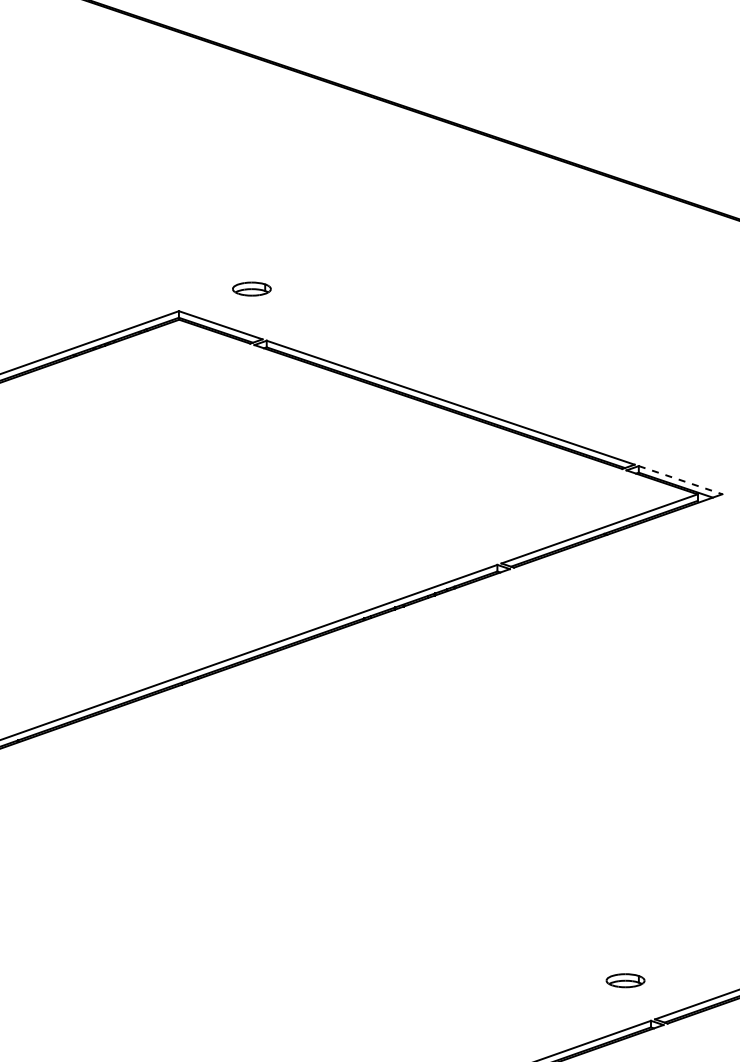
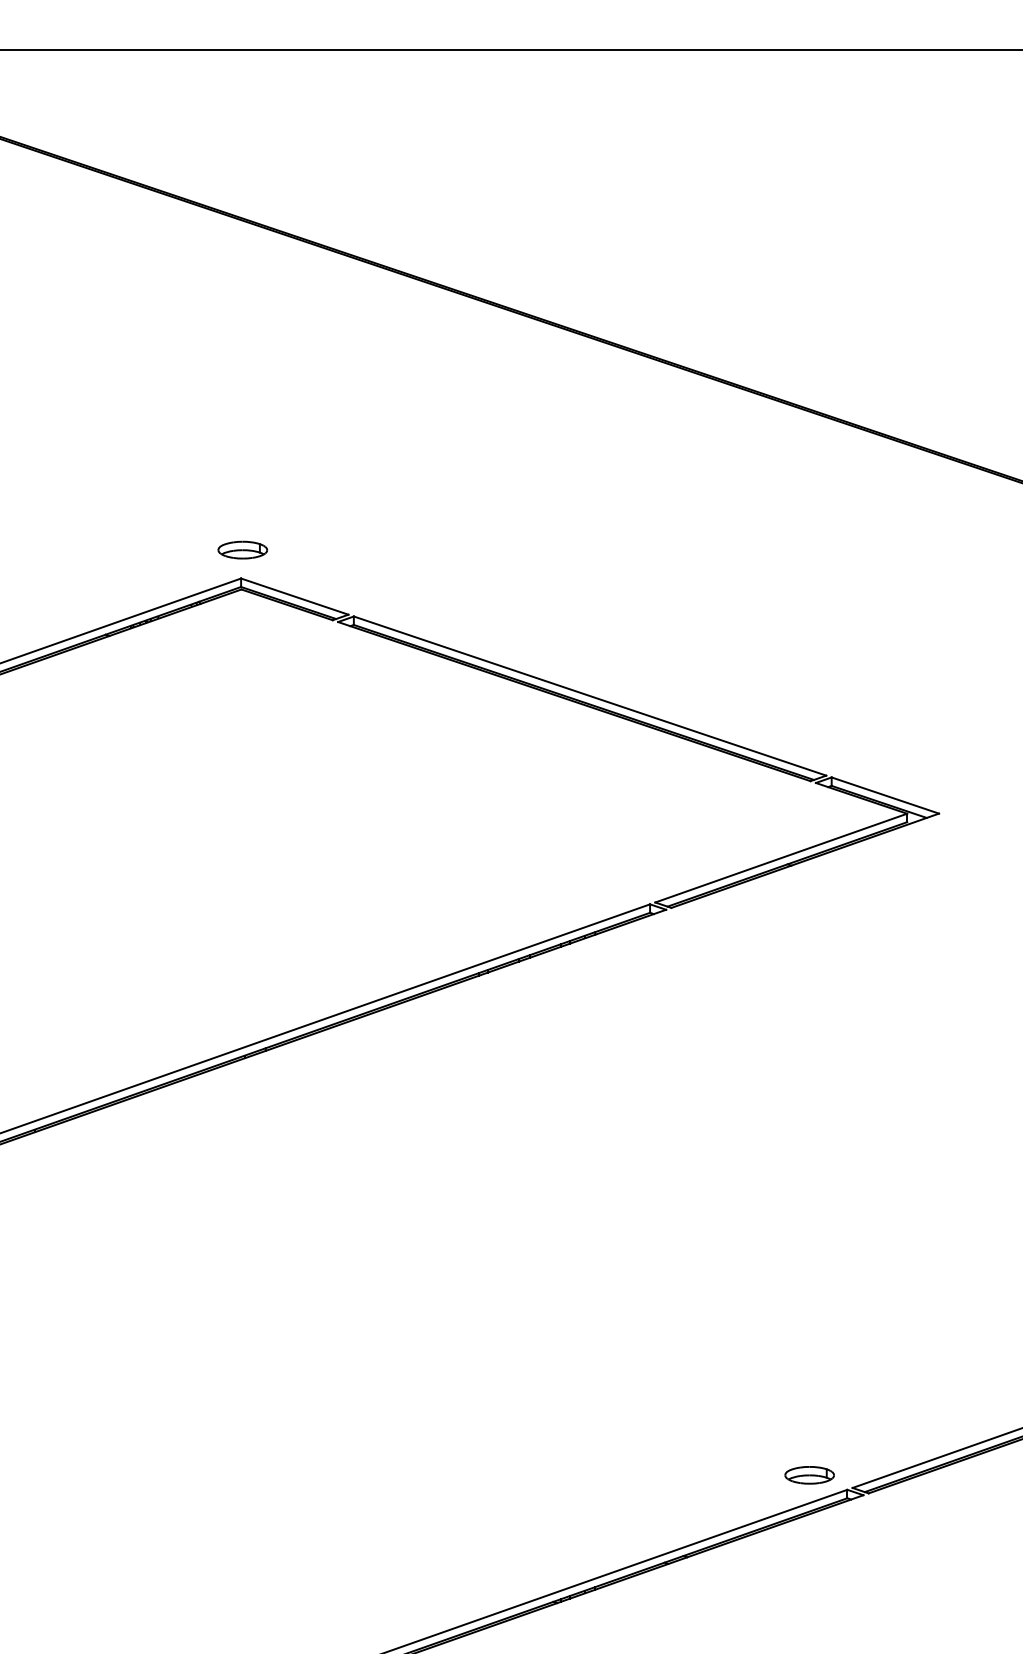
part: (251, 288) -> (242, 549), moved
line: (680, 480) -> (885, 795), dashed -> solid
part: (625, 980) -> (809, 1475), moved

